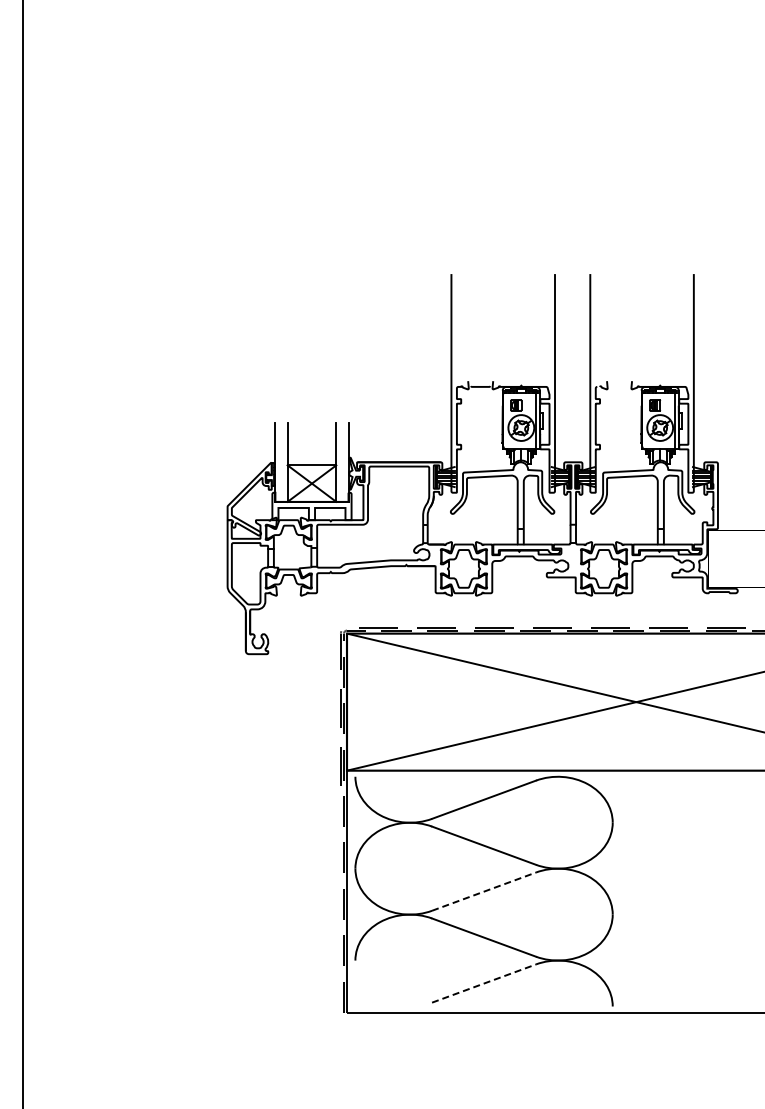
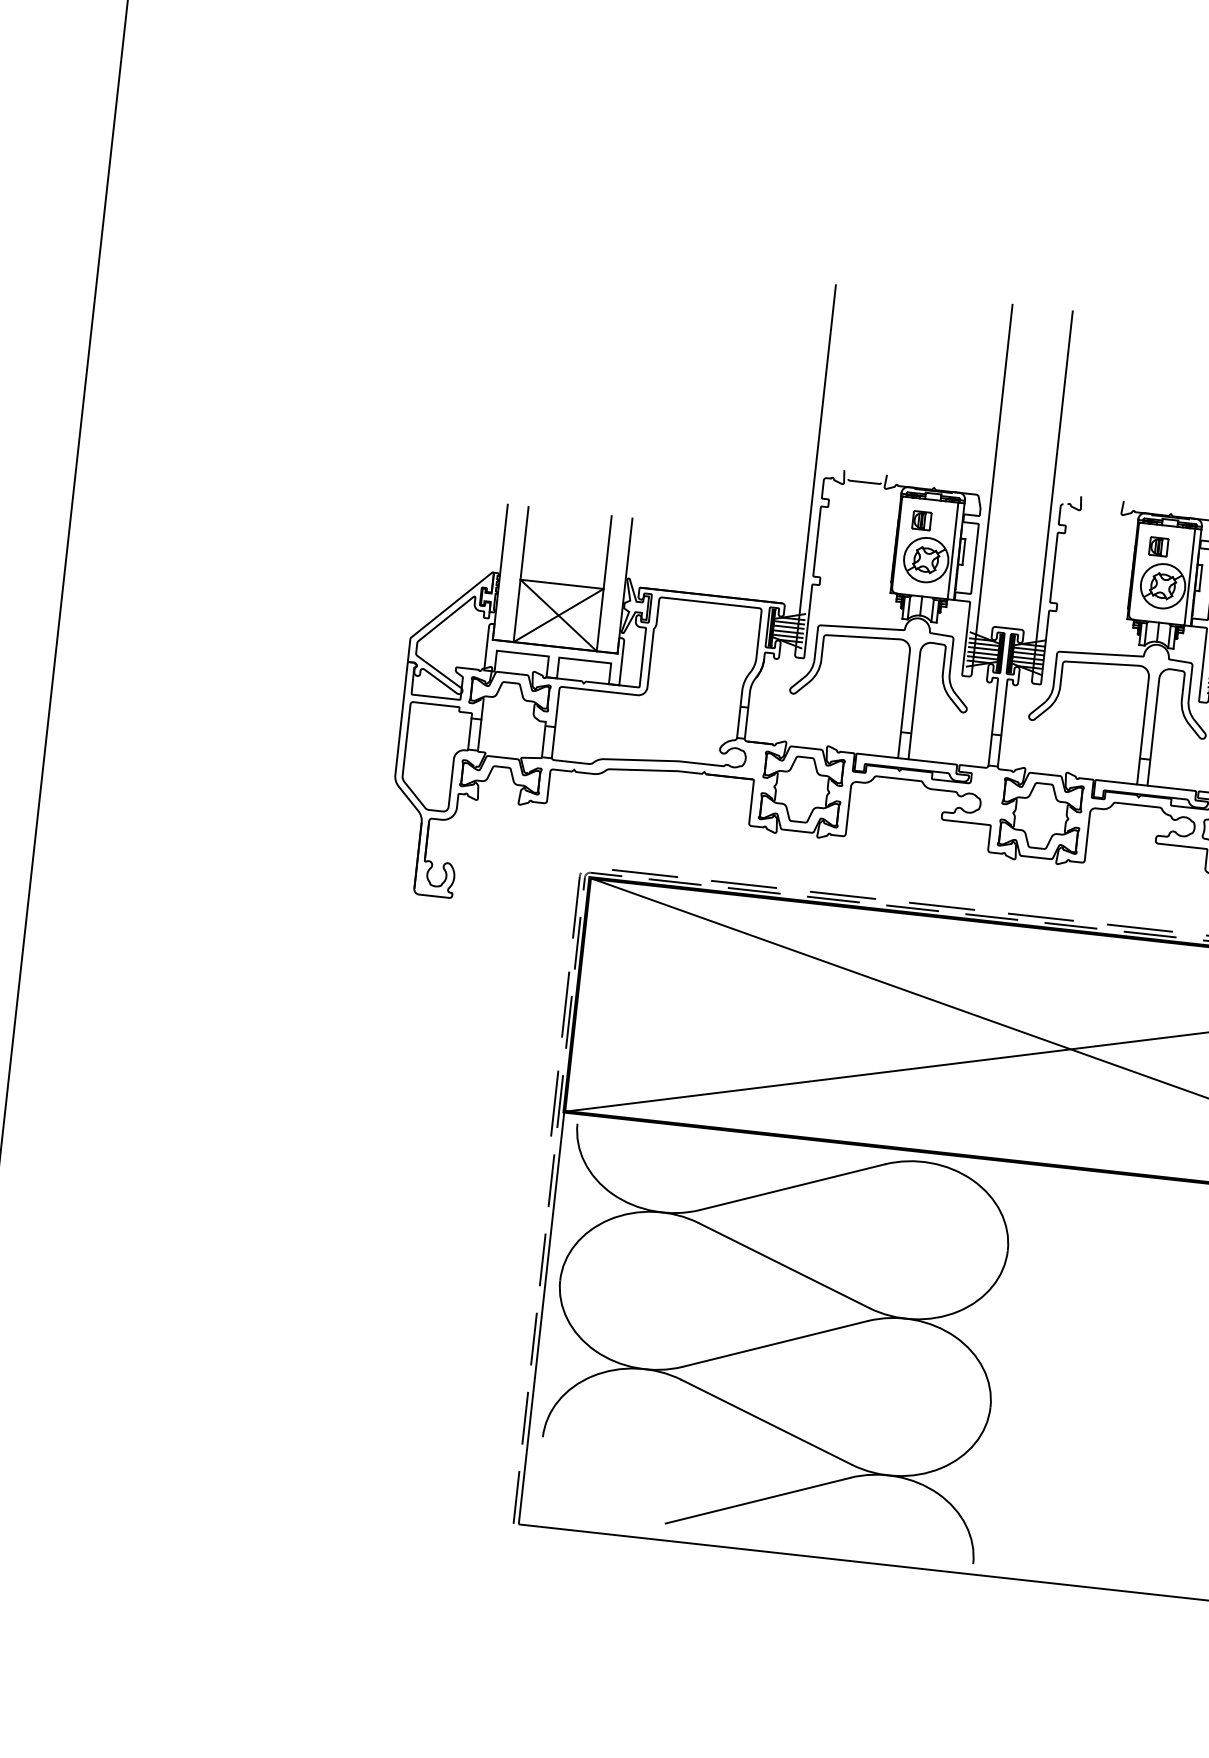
line: (484, 891) -> (776, 1343), dashed -> solid
line: (484, 983) -> (758, 1500), dashed -> solid

